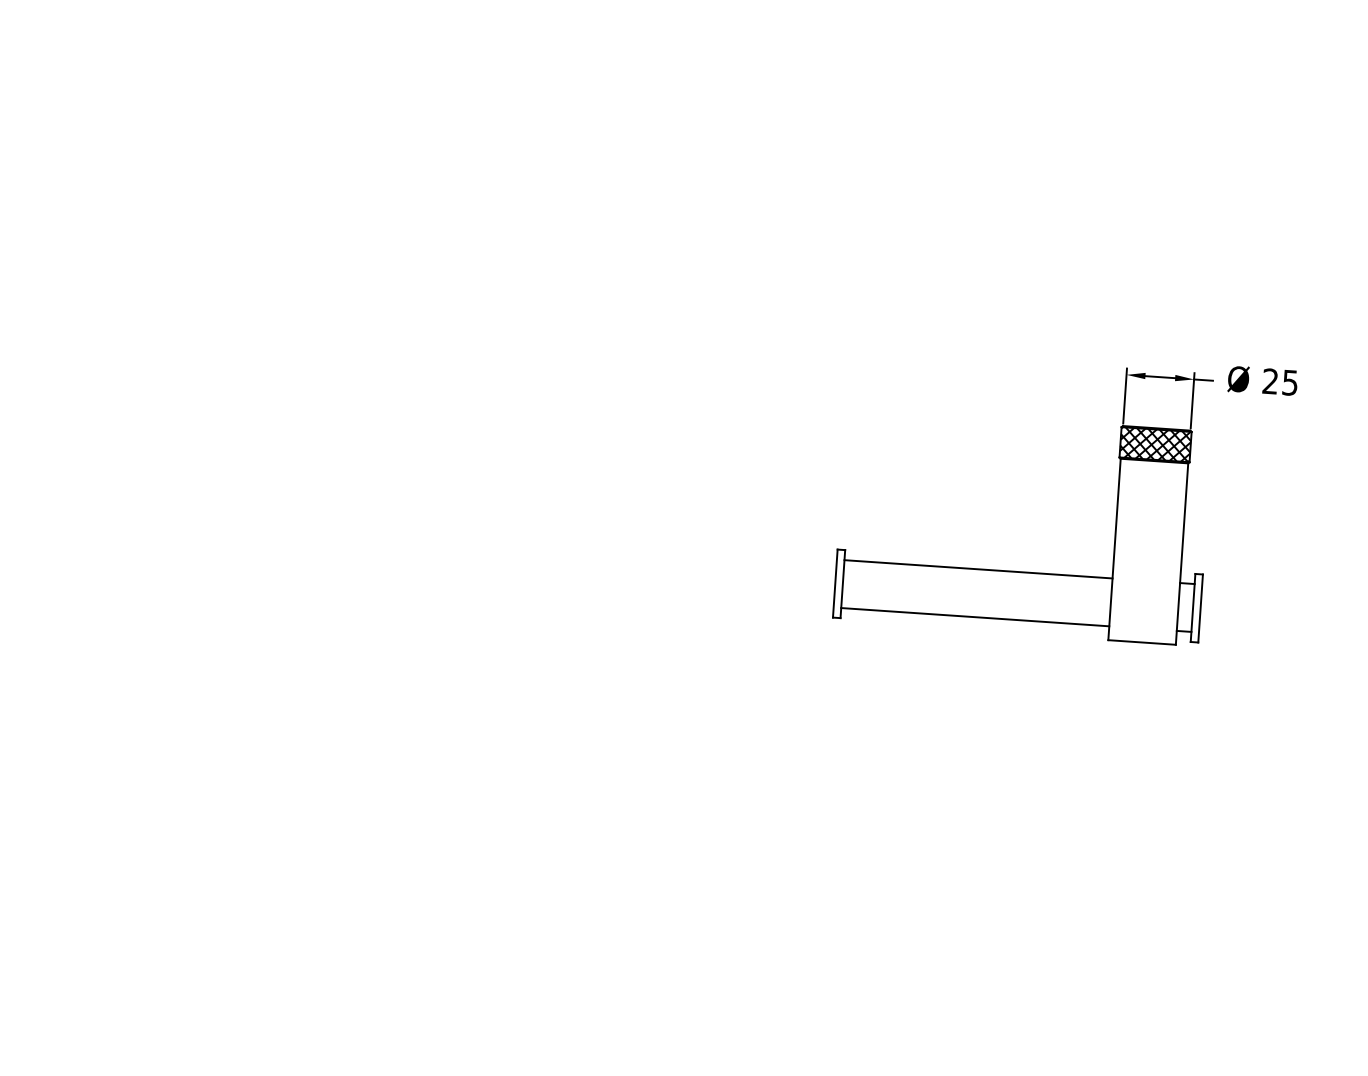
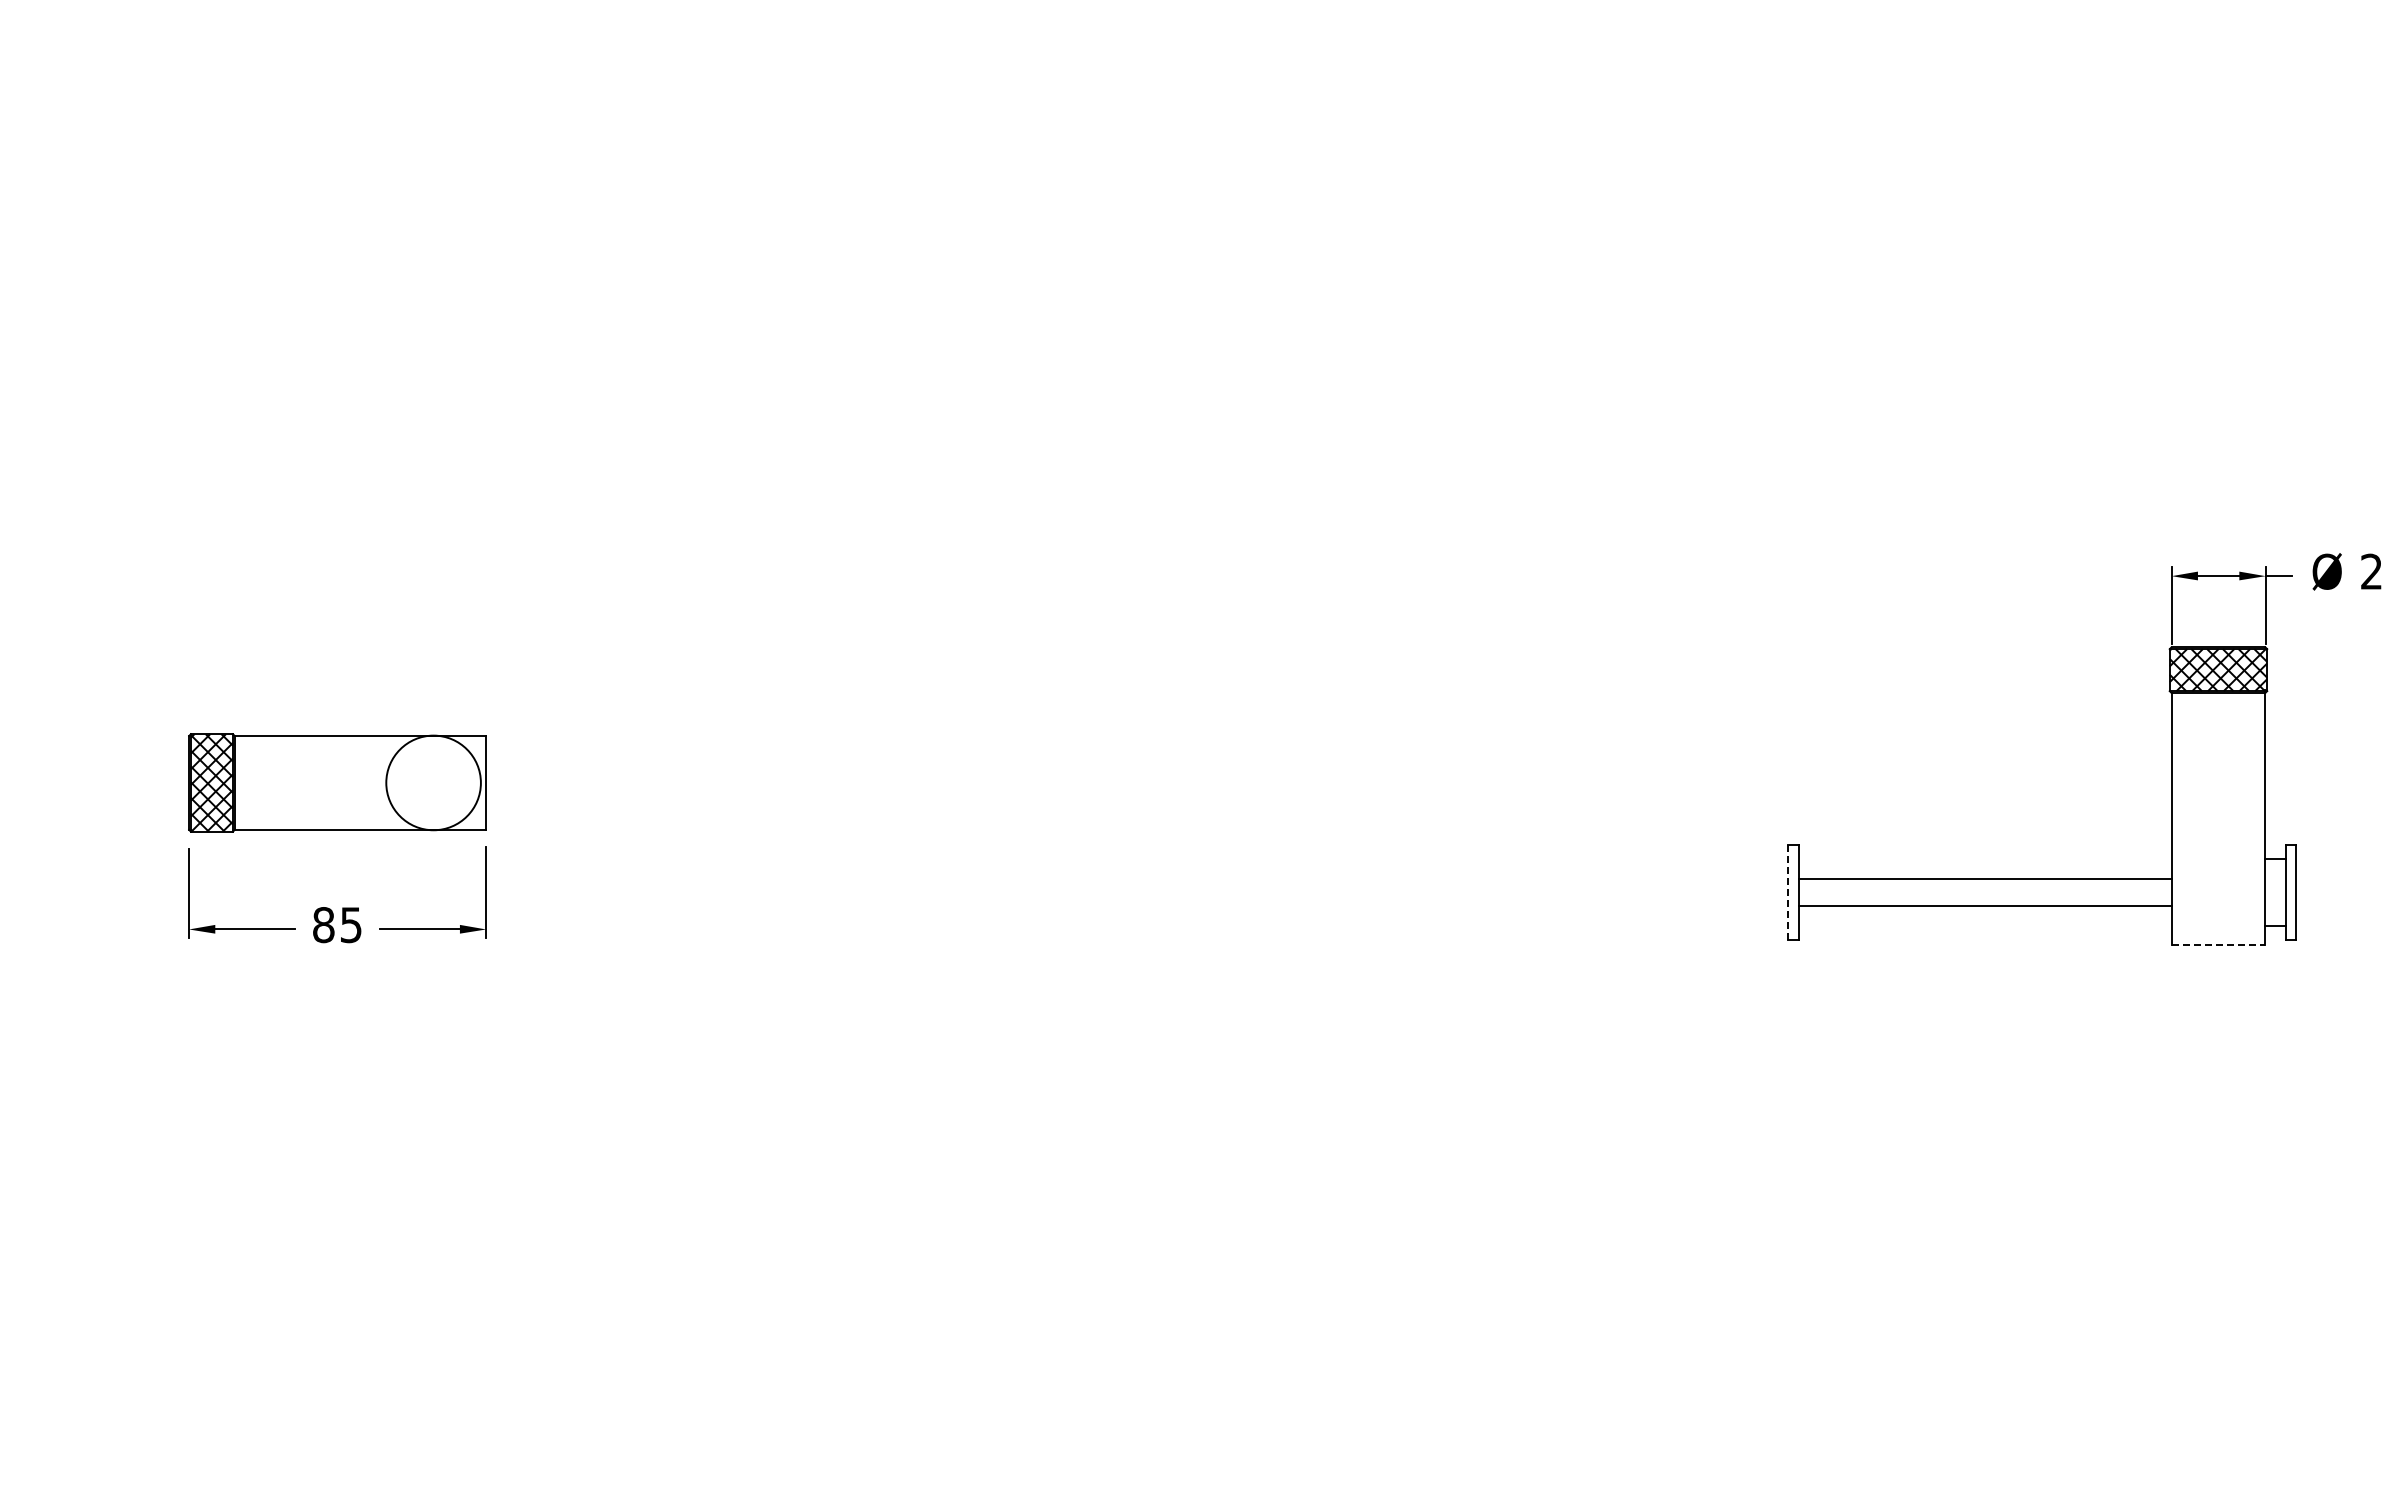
line: (978, 569) -> (1984, 906), moved
line: (835, 584) -> (1788, 893), solid -> dashed
line: (974, 616) -> (1984, 878), moved
line: (1142, 642) -> (2218, 945), solid -> dashed

